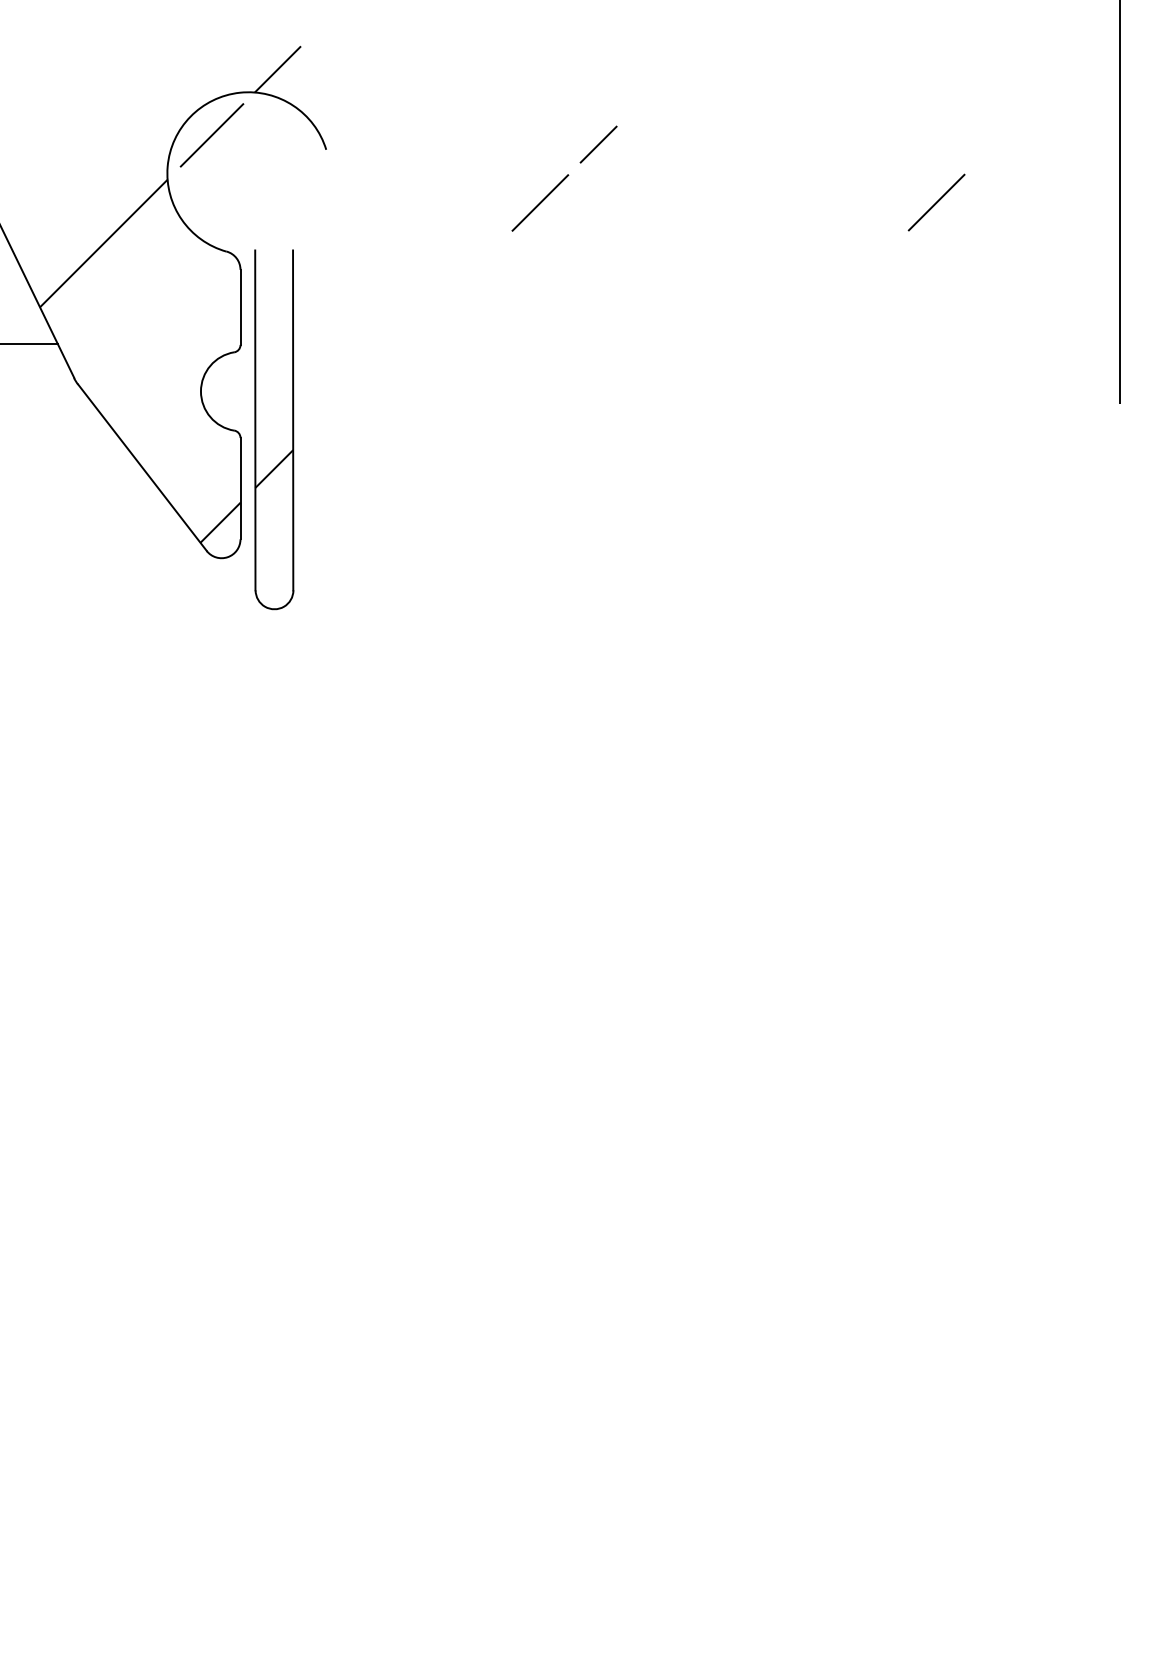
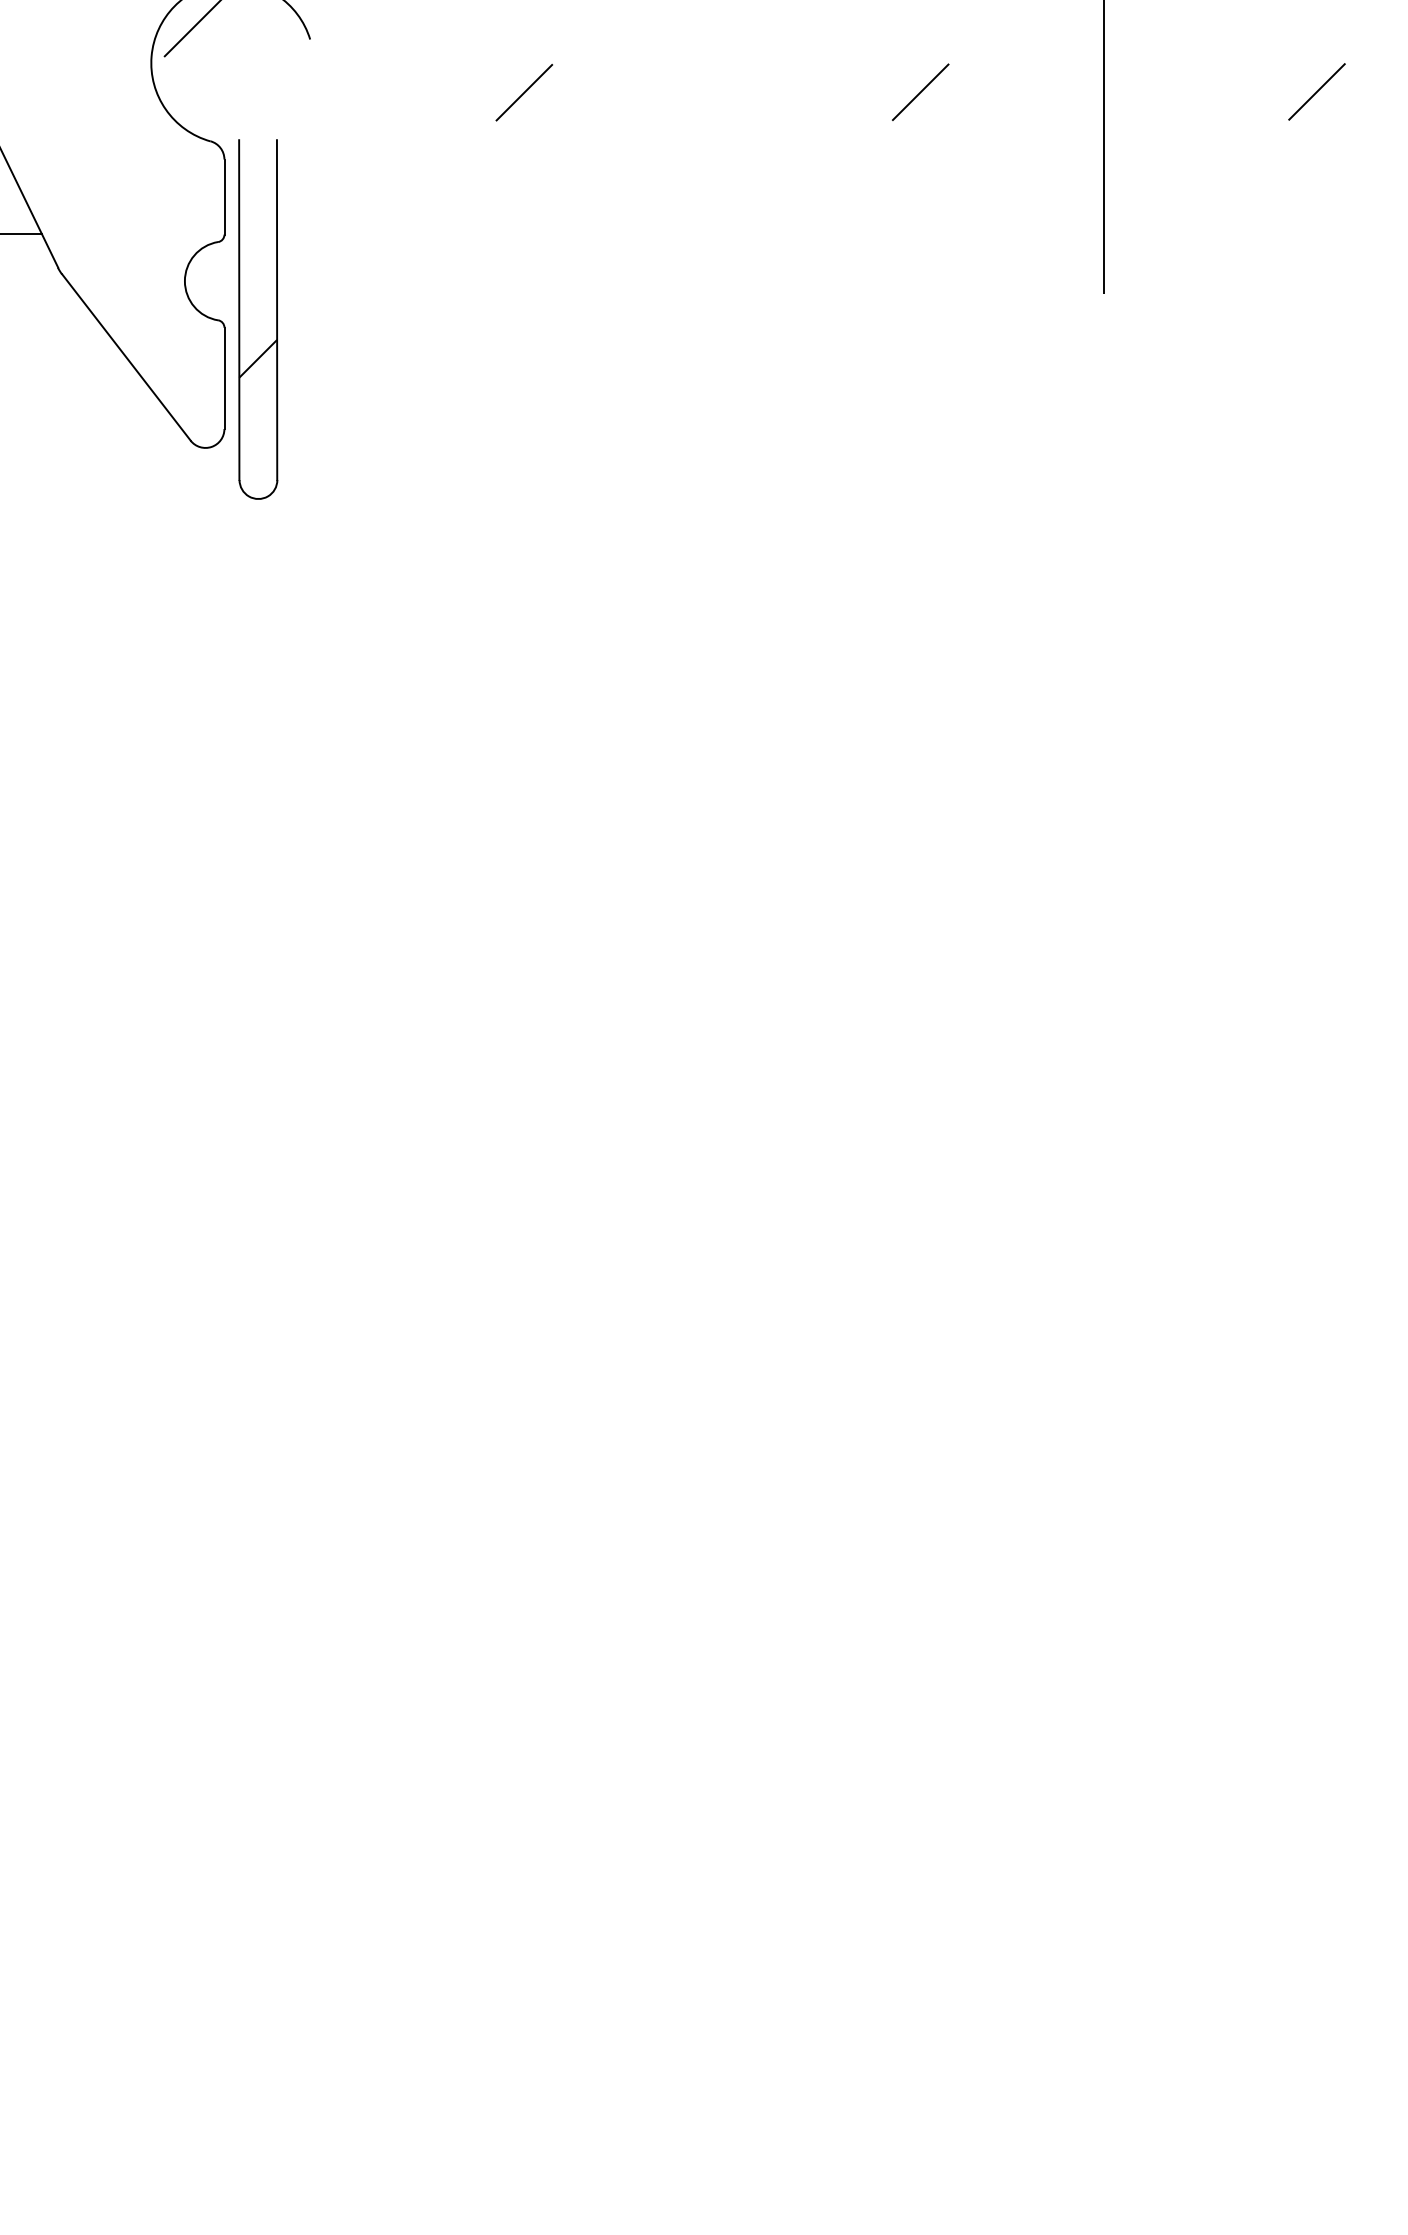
hatch: (328, 333) -> (312, 223), removed

